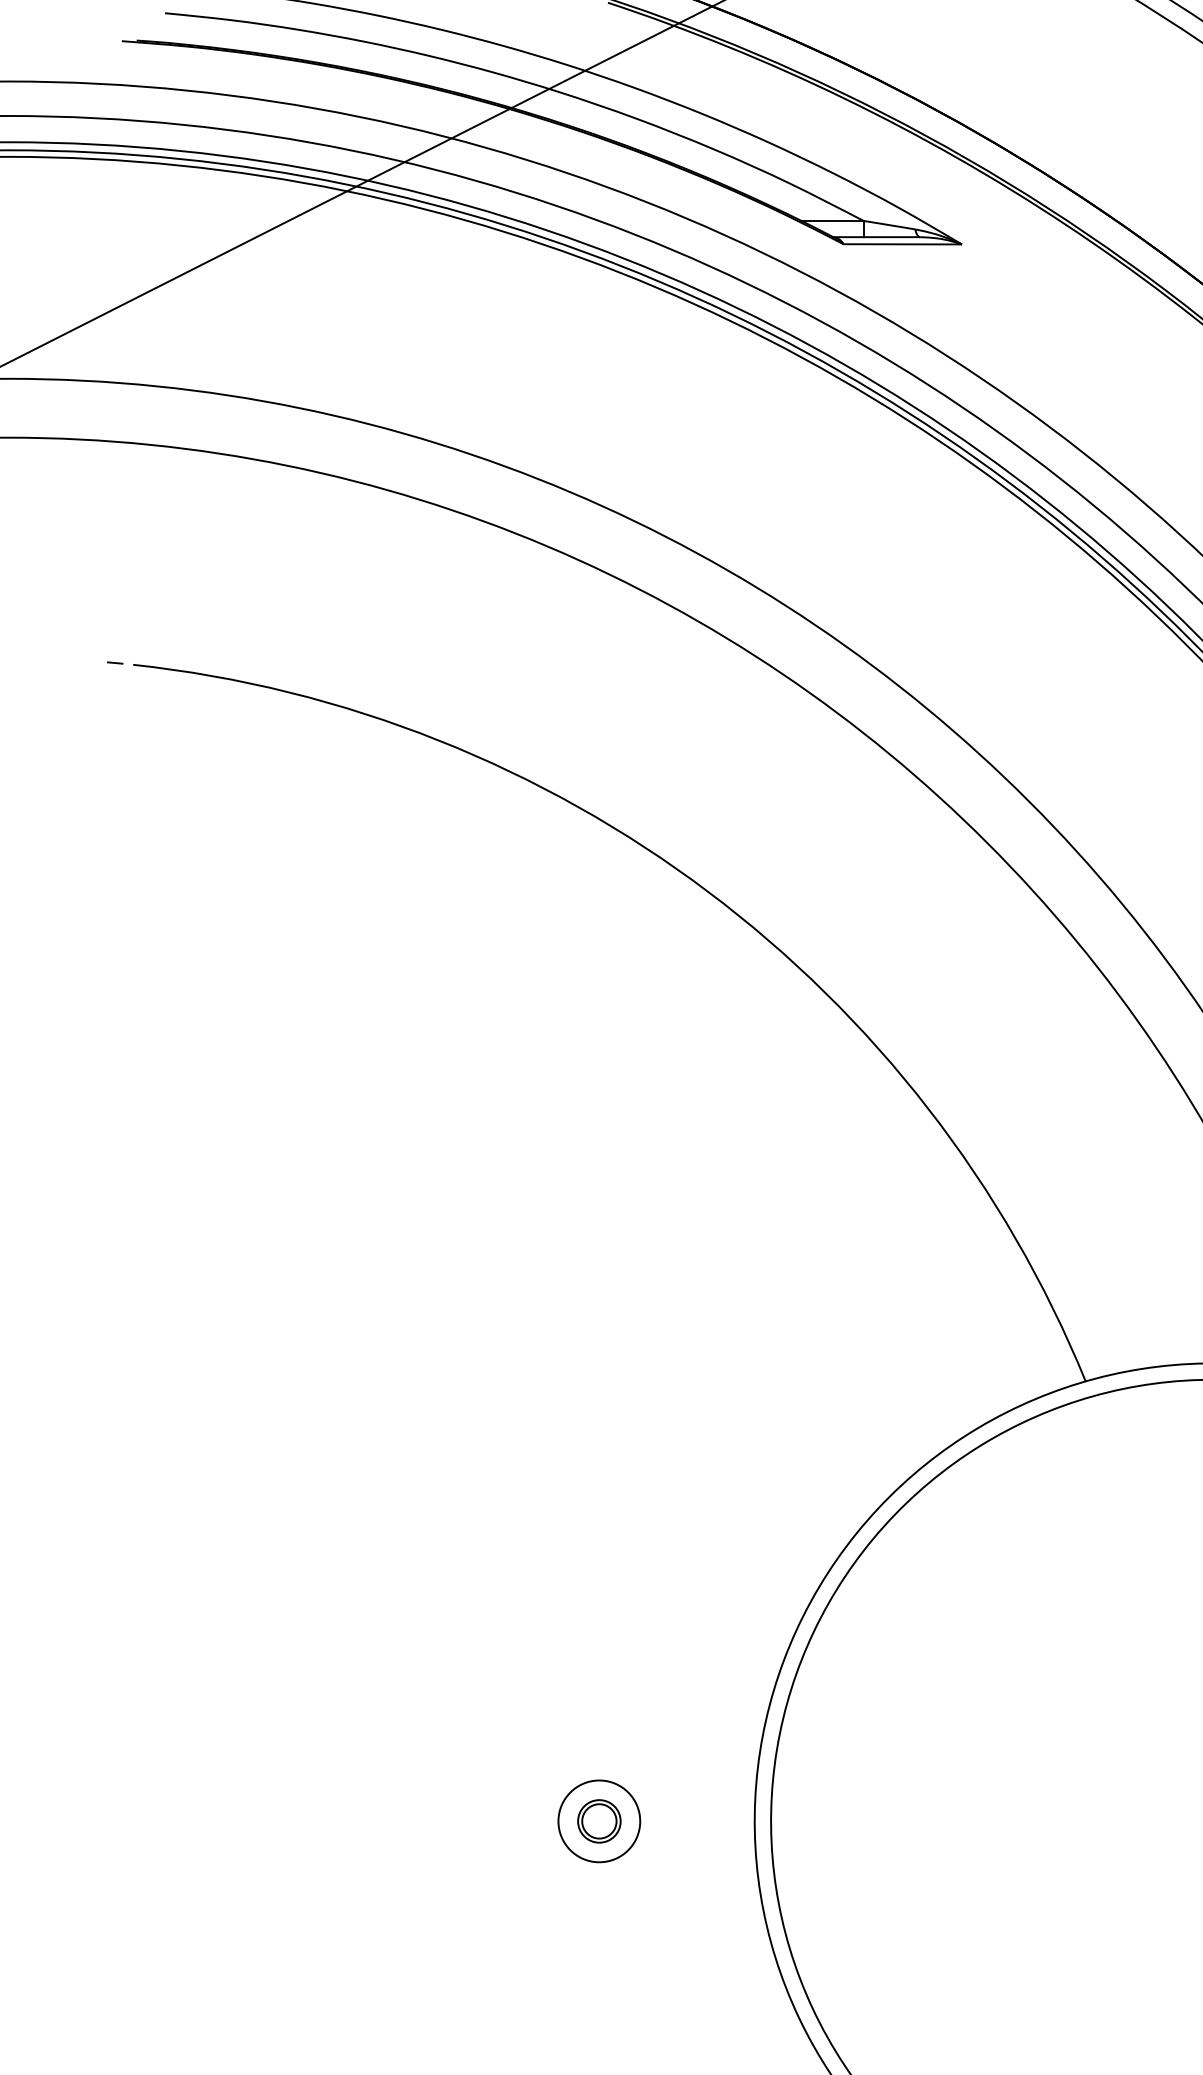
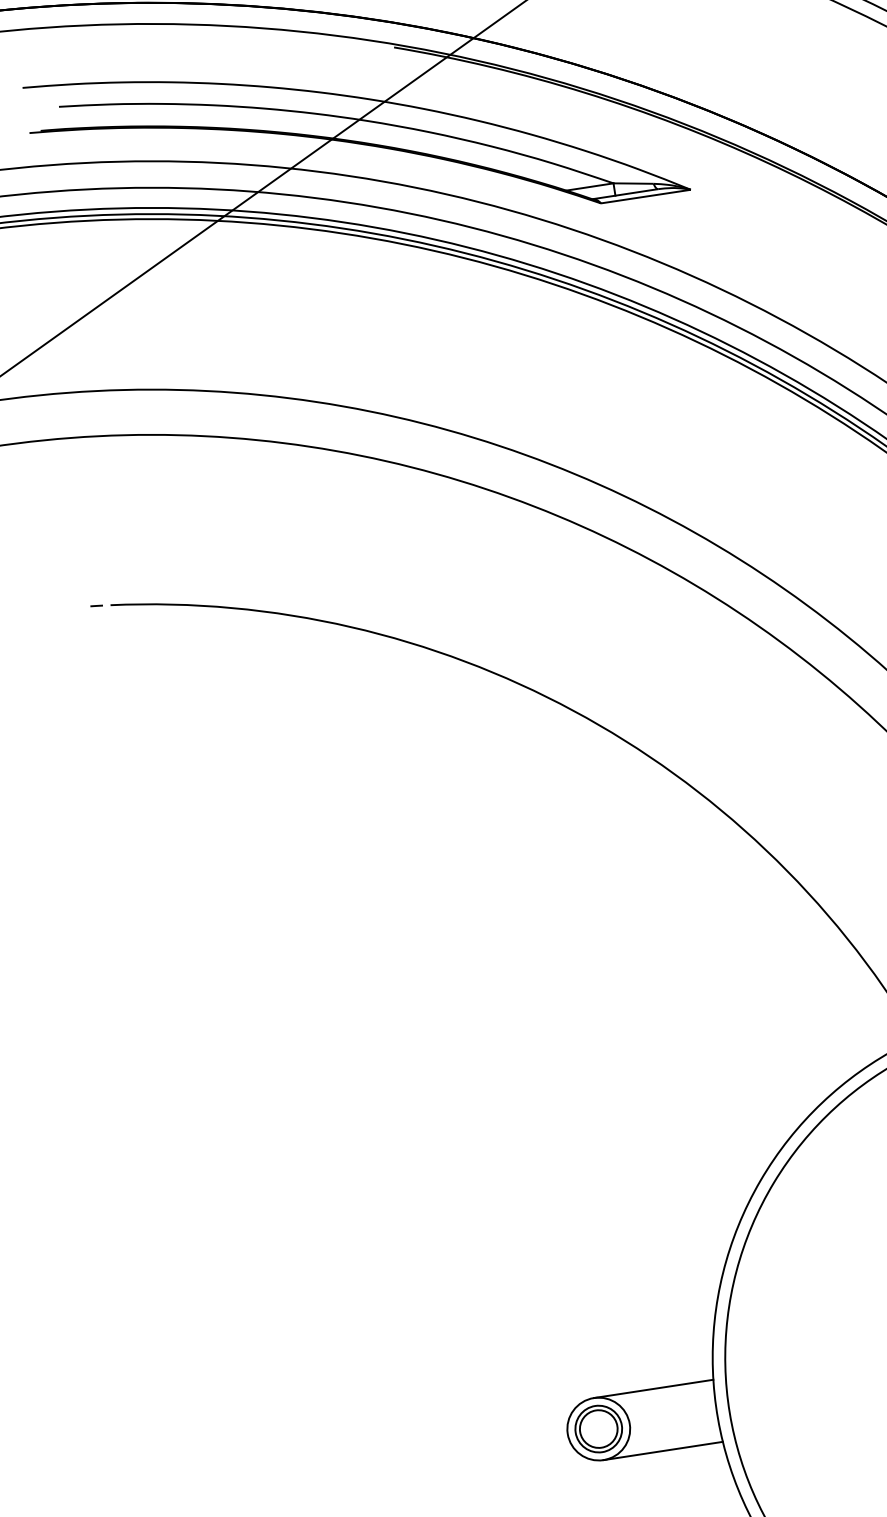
line: (677, 1780) -> (653, 1388), added
part: (599, 1821) -> (598, 1429), size x1.43
line: (677, 1862) -> (662, 1451), added

